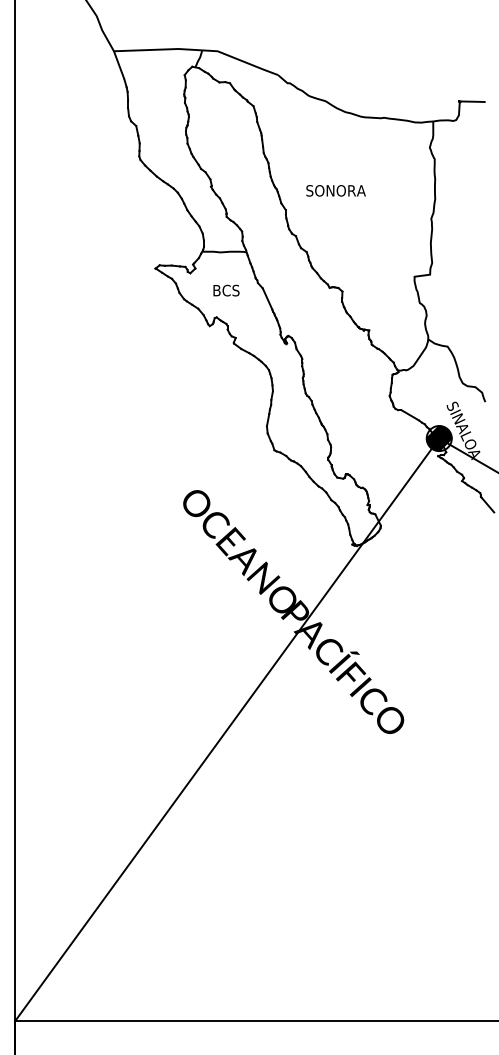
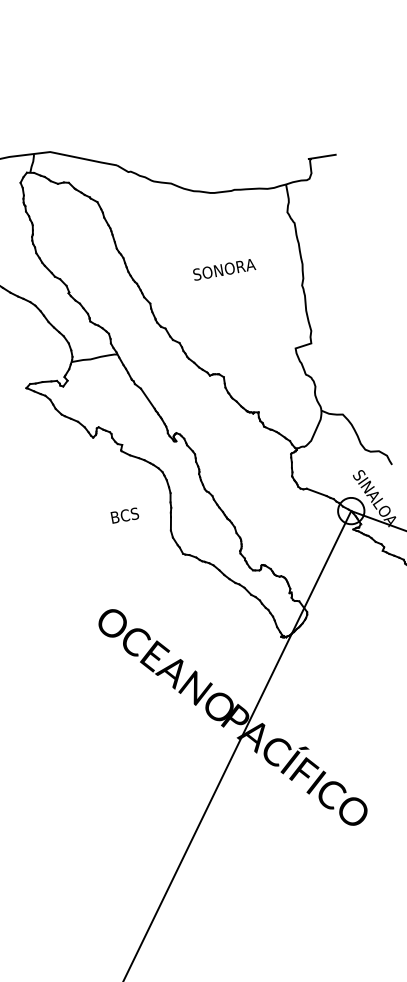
text: (335, 190) -> (223, 269), moved
text: (226, 290) -> (125, 515), moved
hatch: (438, 438) -> (350, 511), removed

